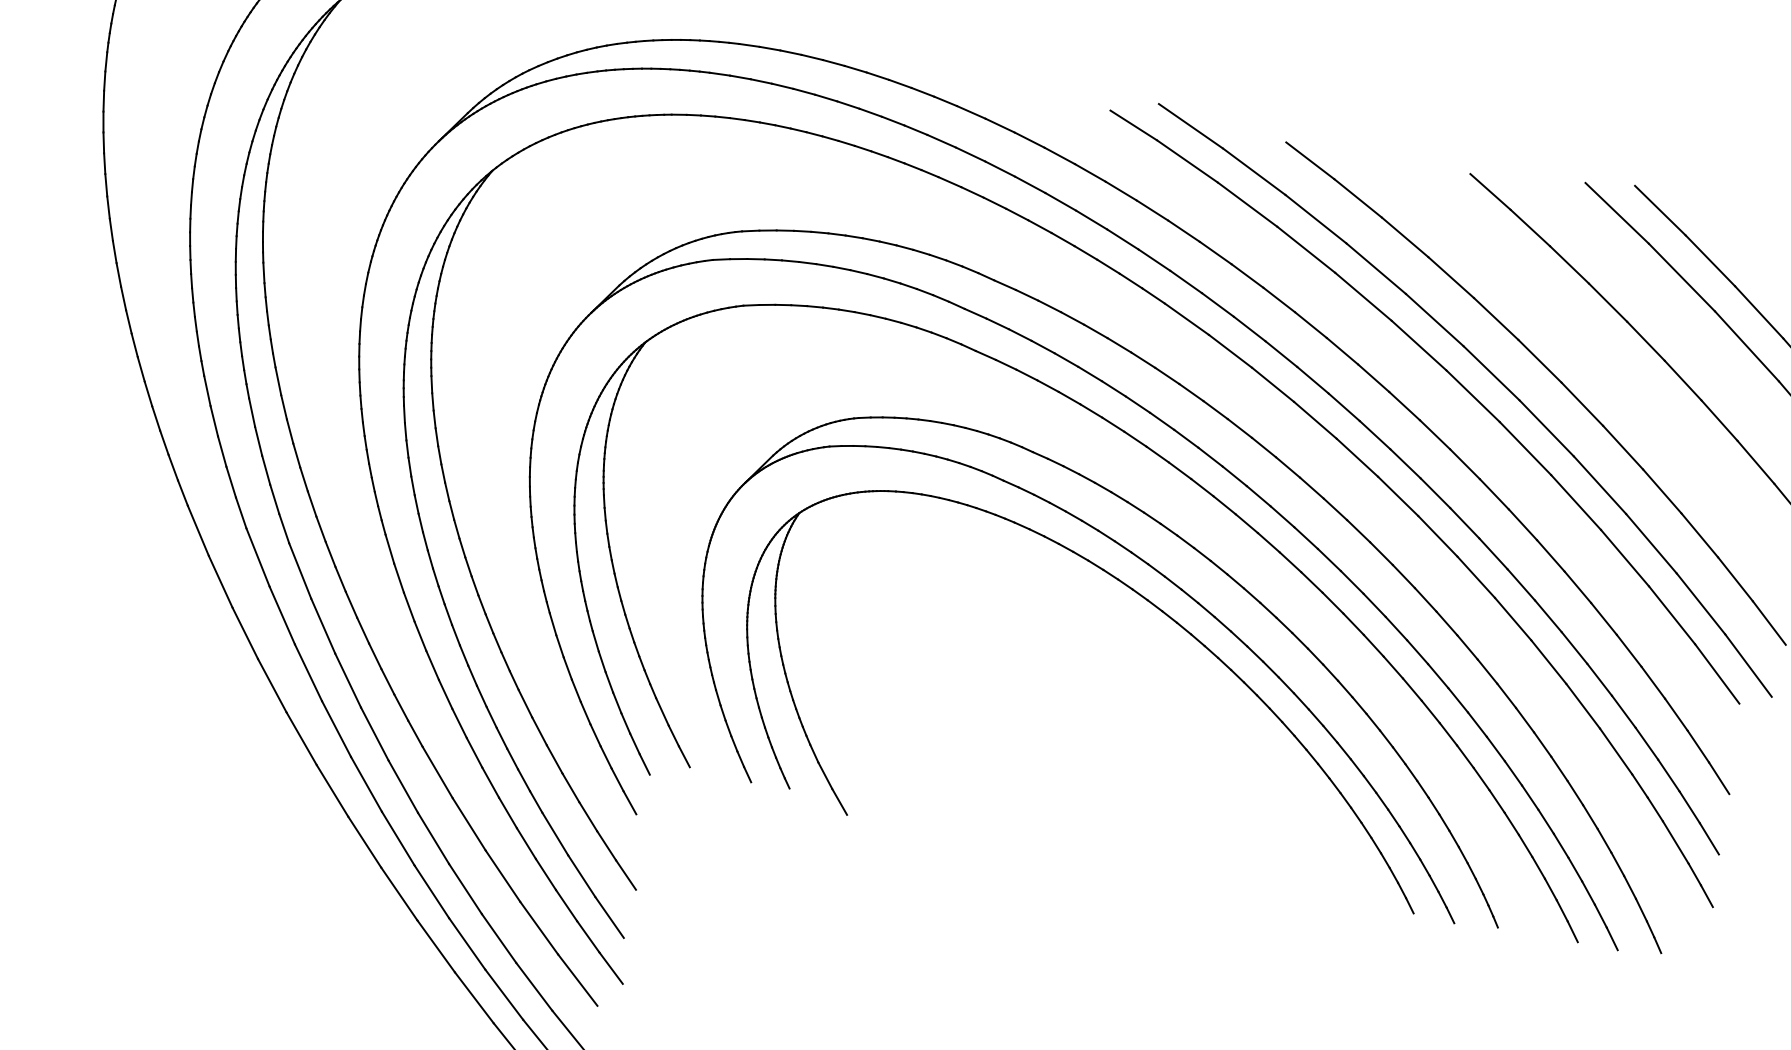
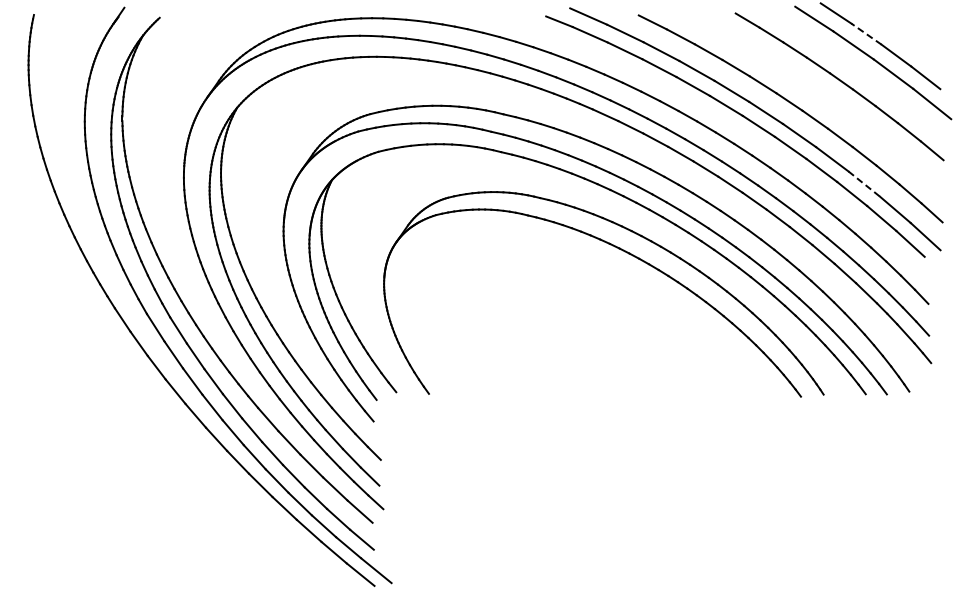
line: (1710, 259) -> (866, 33), solid -> dashed
line: (1651, 544) -> (864, 184), solid -> dashed
part: (1158, 610) -> (619, 266), removed

